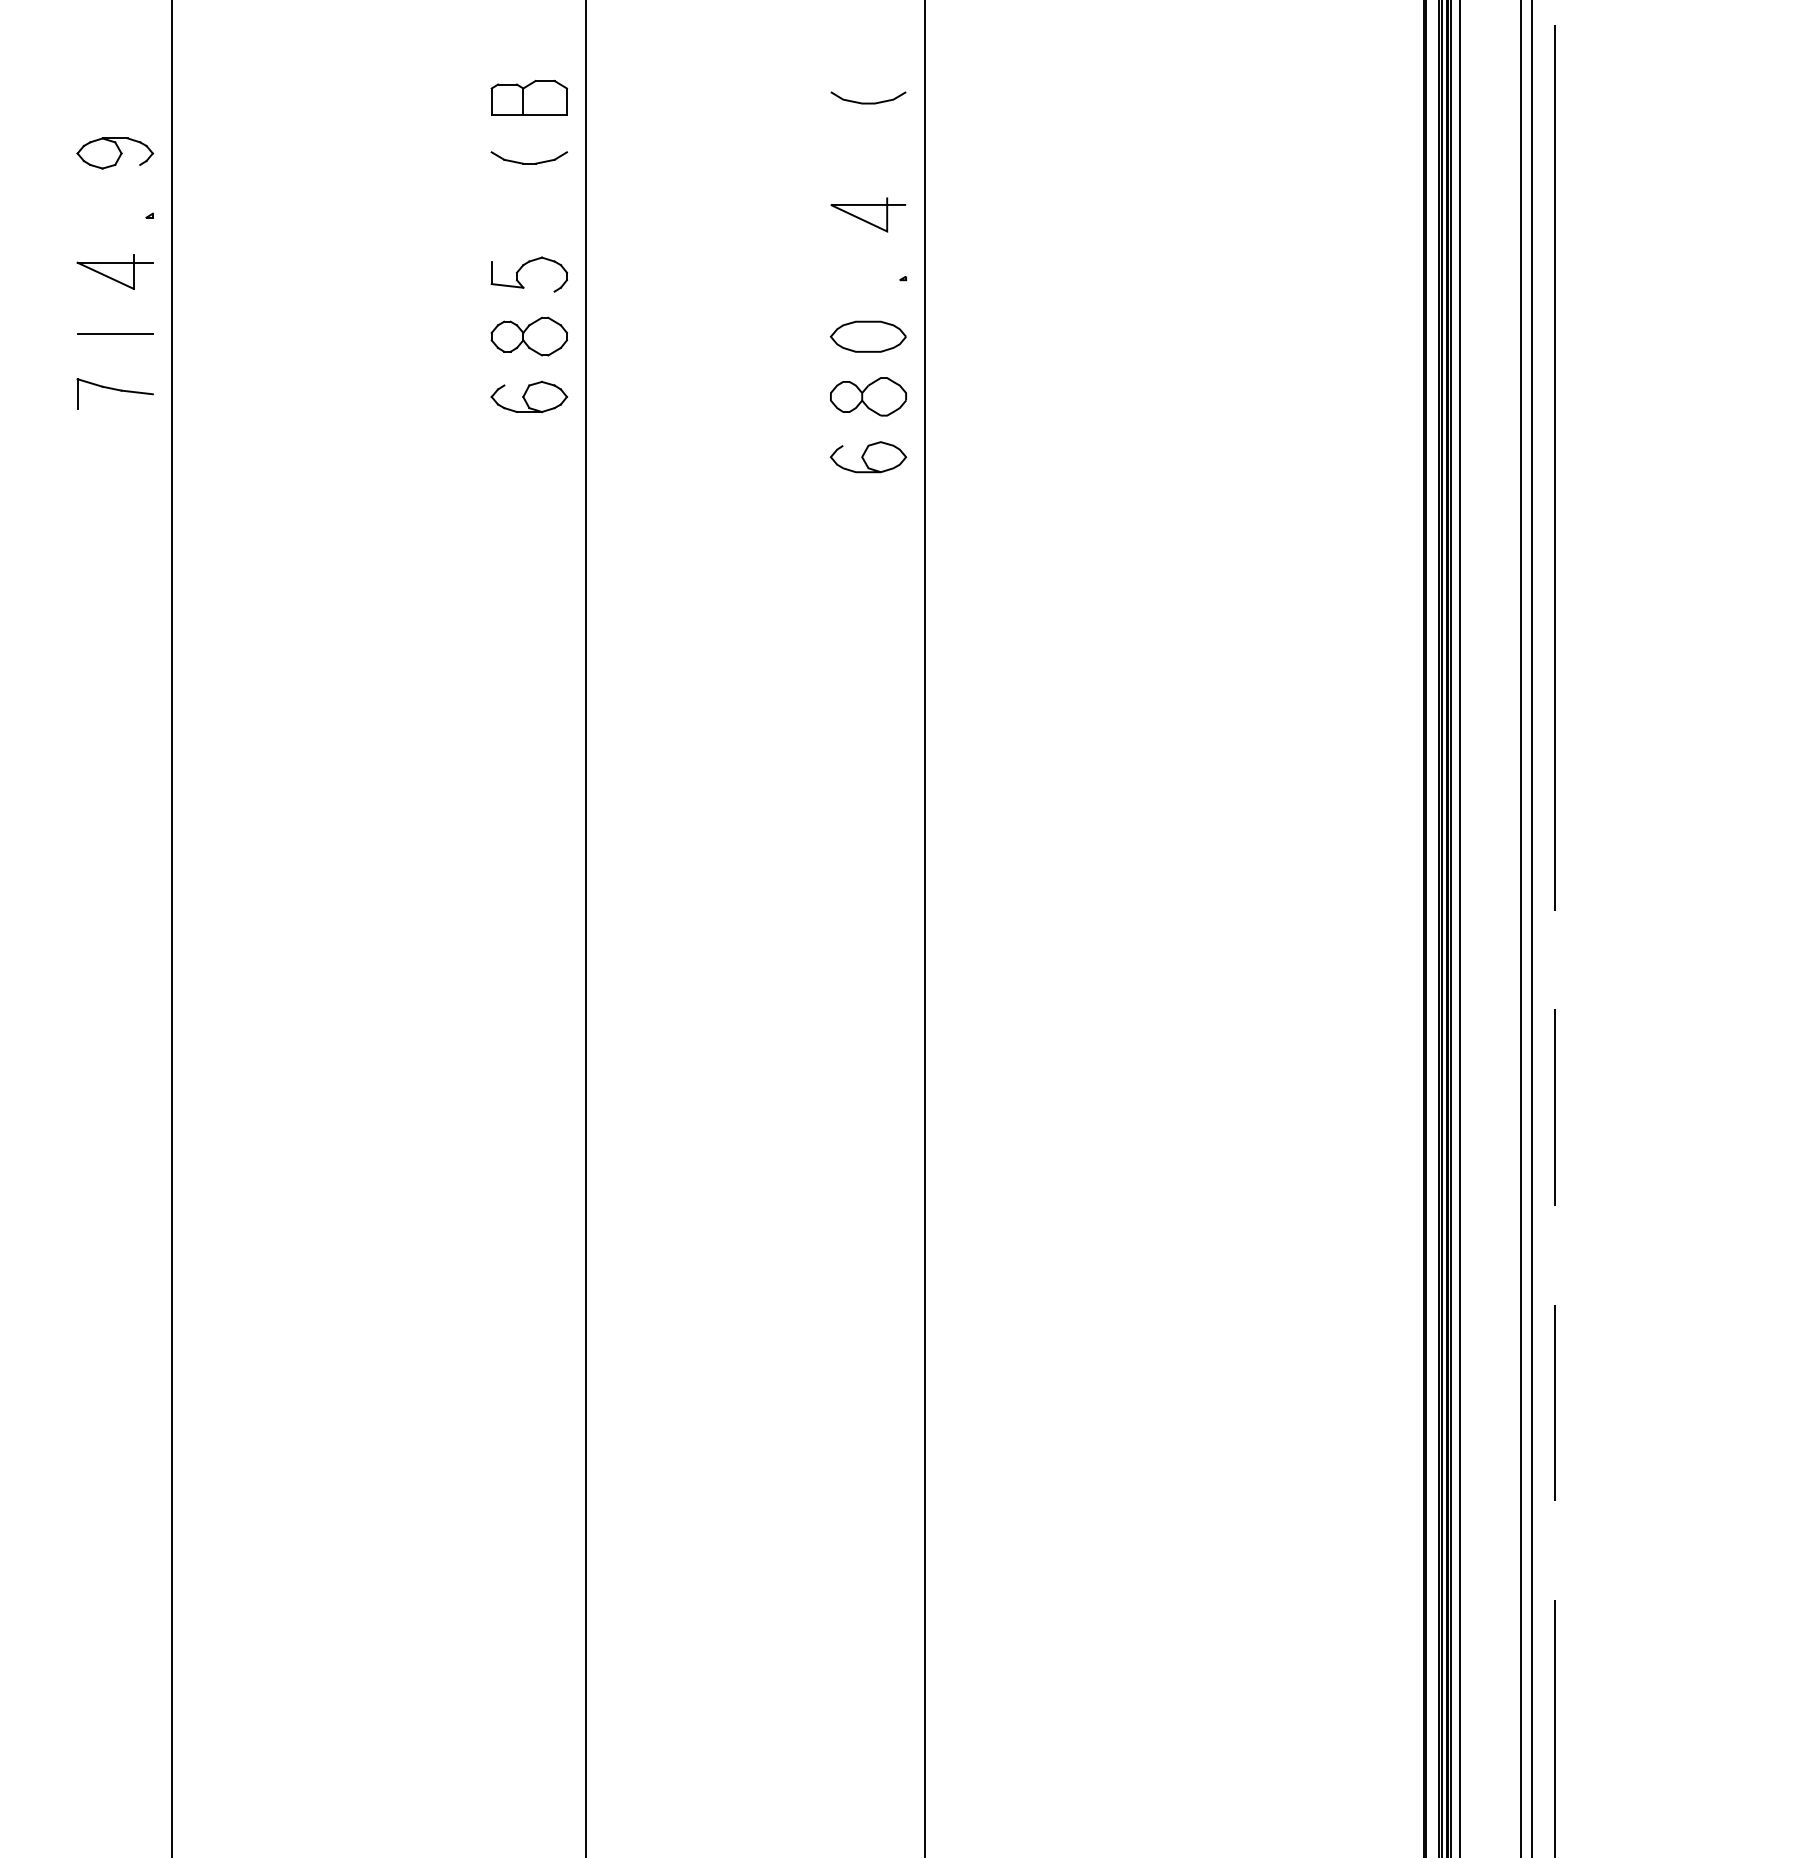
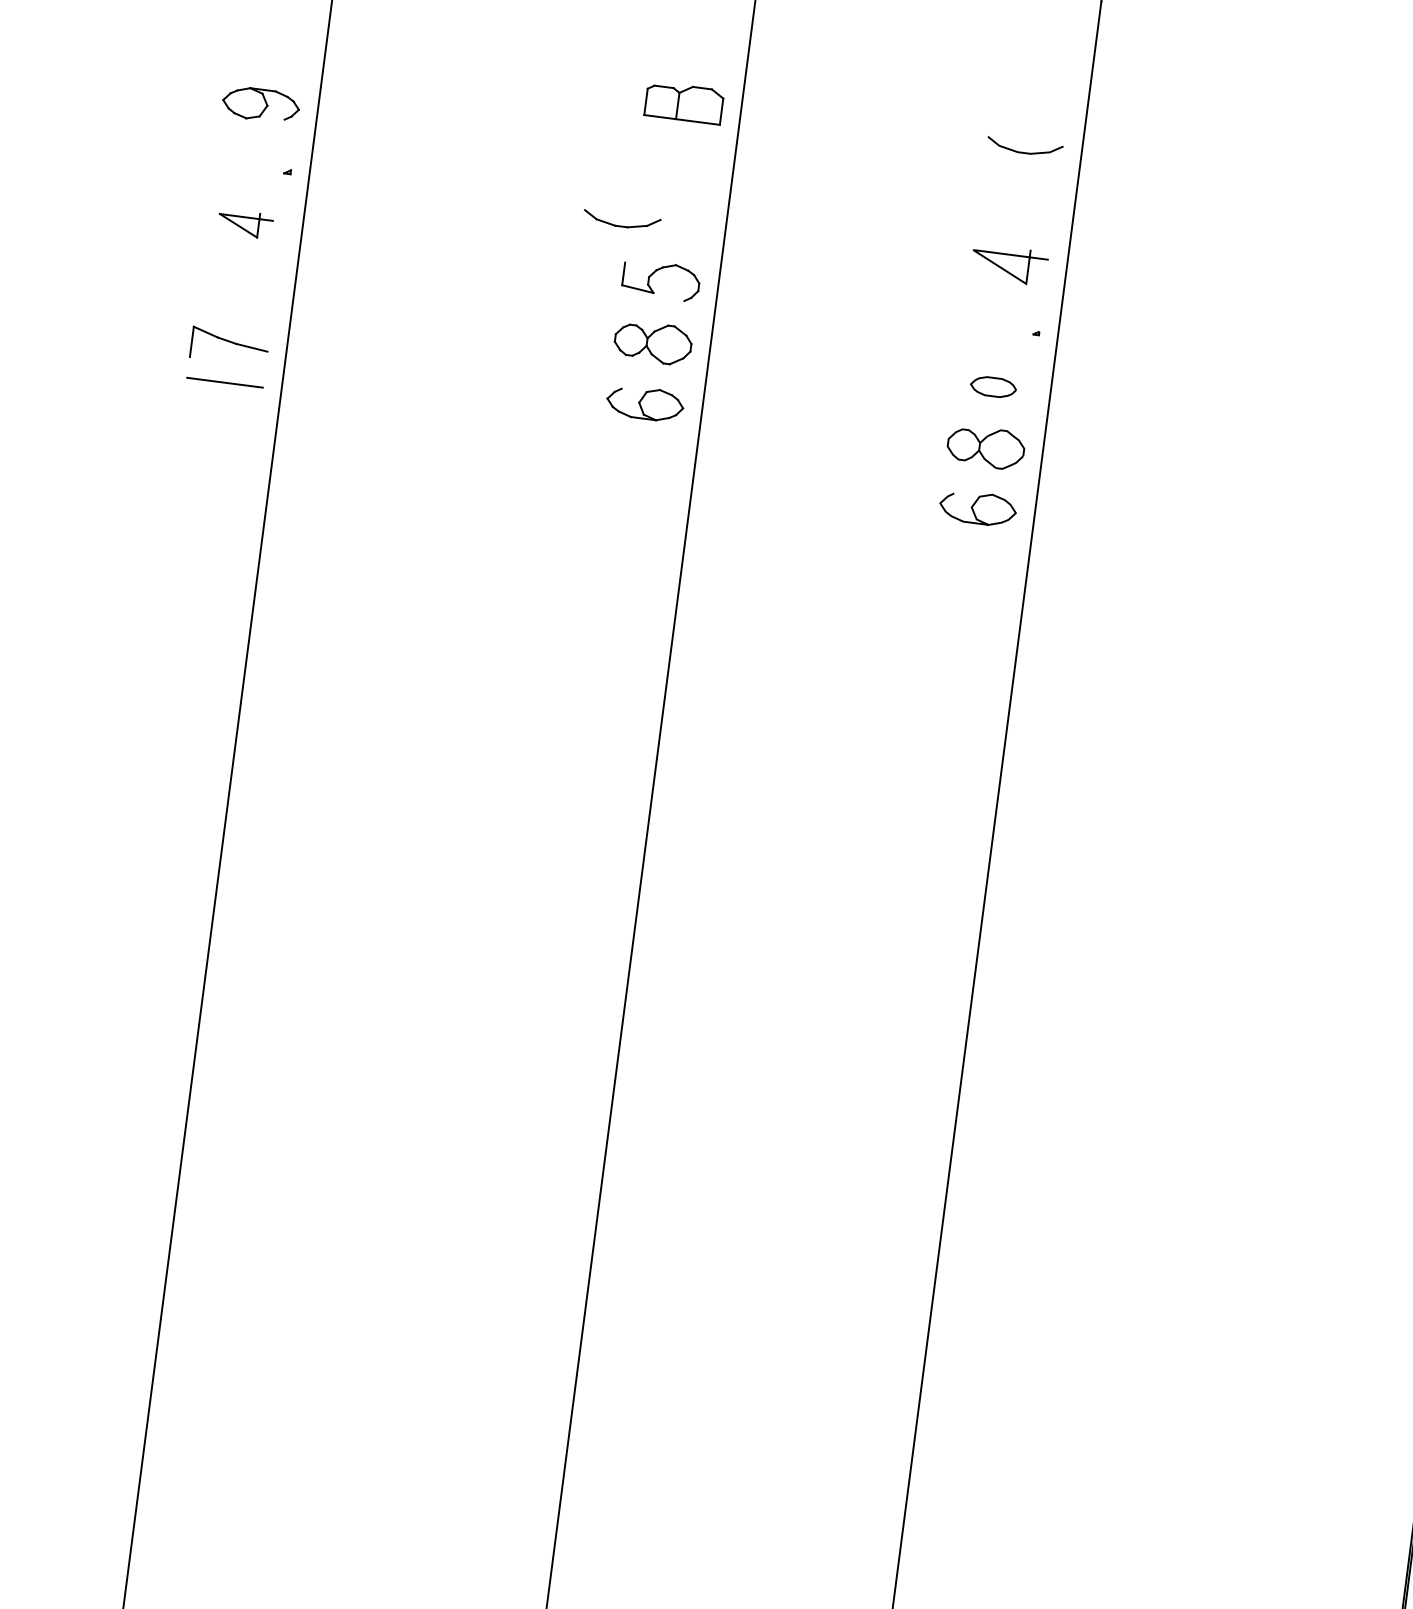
part: (528, 157) -> (621, 220), moved
part: (114, 271) -> (244, 223), size x0.7
line: (115, 333) -> (225, 382), moved
part: (867, 336) -> (992, 386), size x0.6

